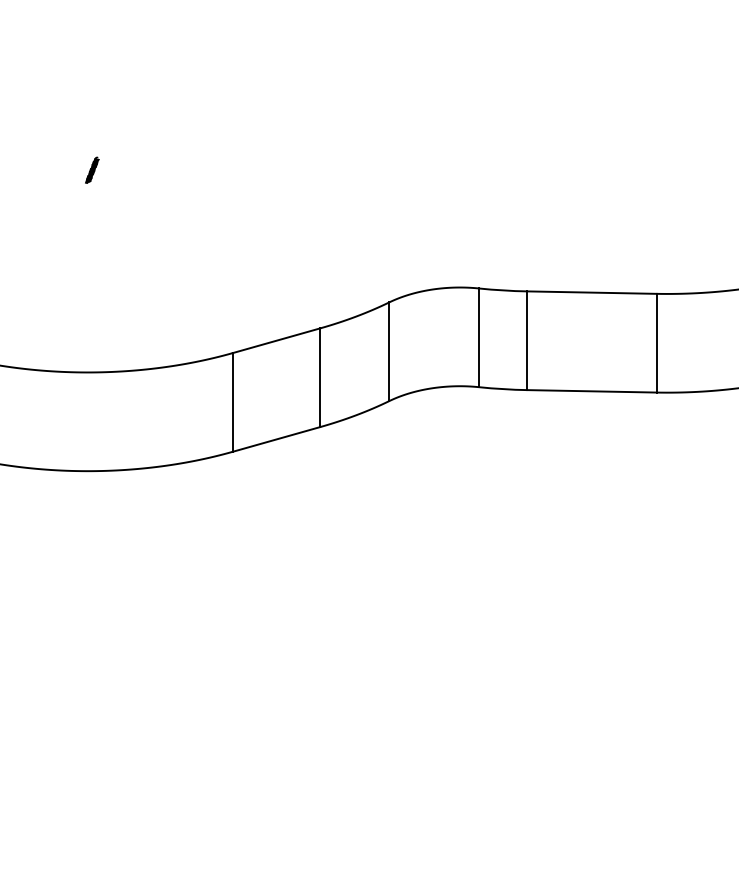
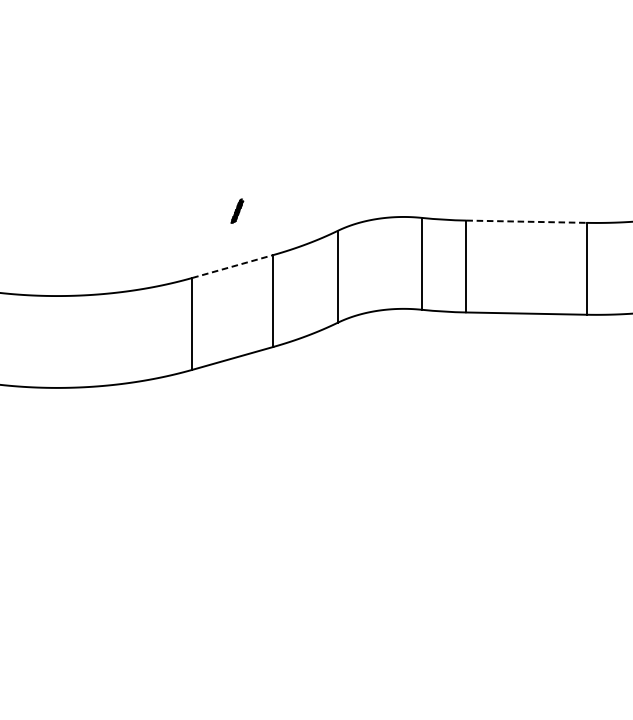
part: (92, 169) -> (237, 210), moved
line: (591, 292) -> (526, 221), solid -> dashed
line: (276, 340) -> (232, 266), solid -> dashed

